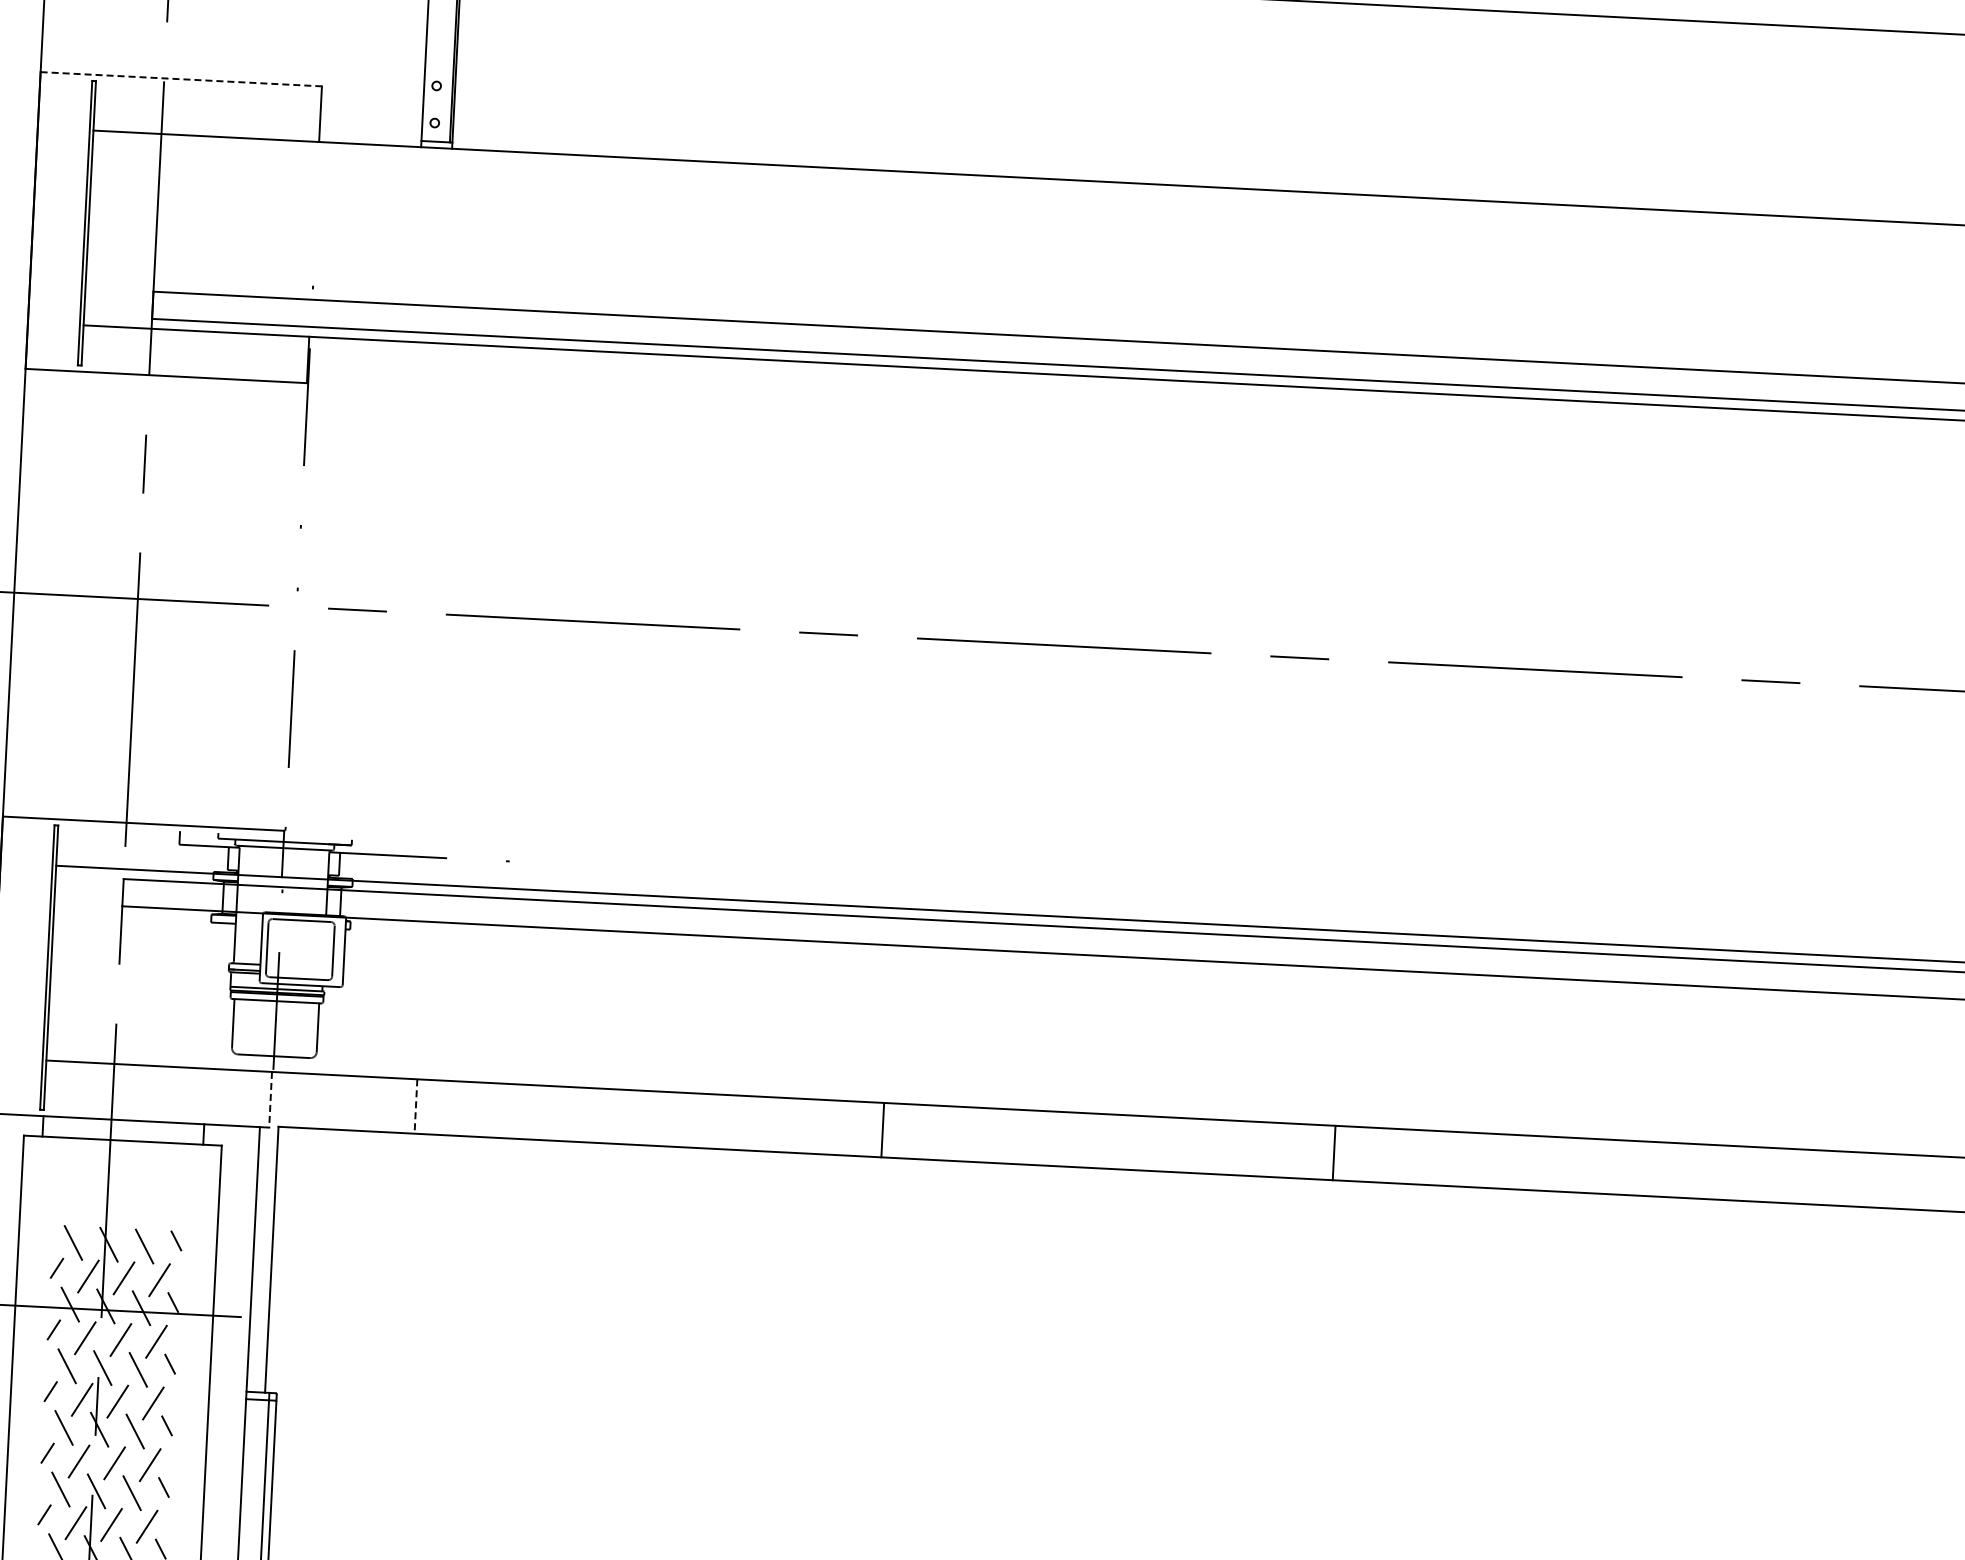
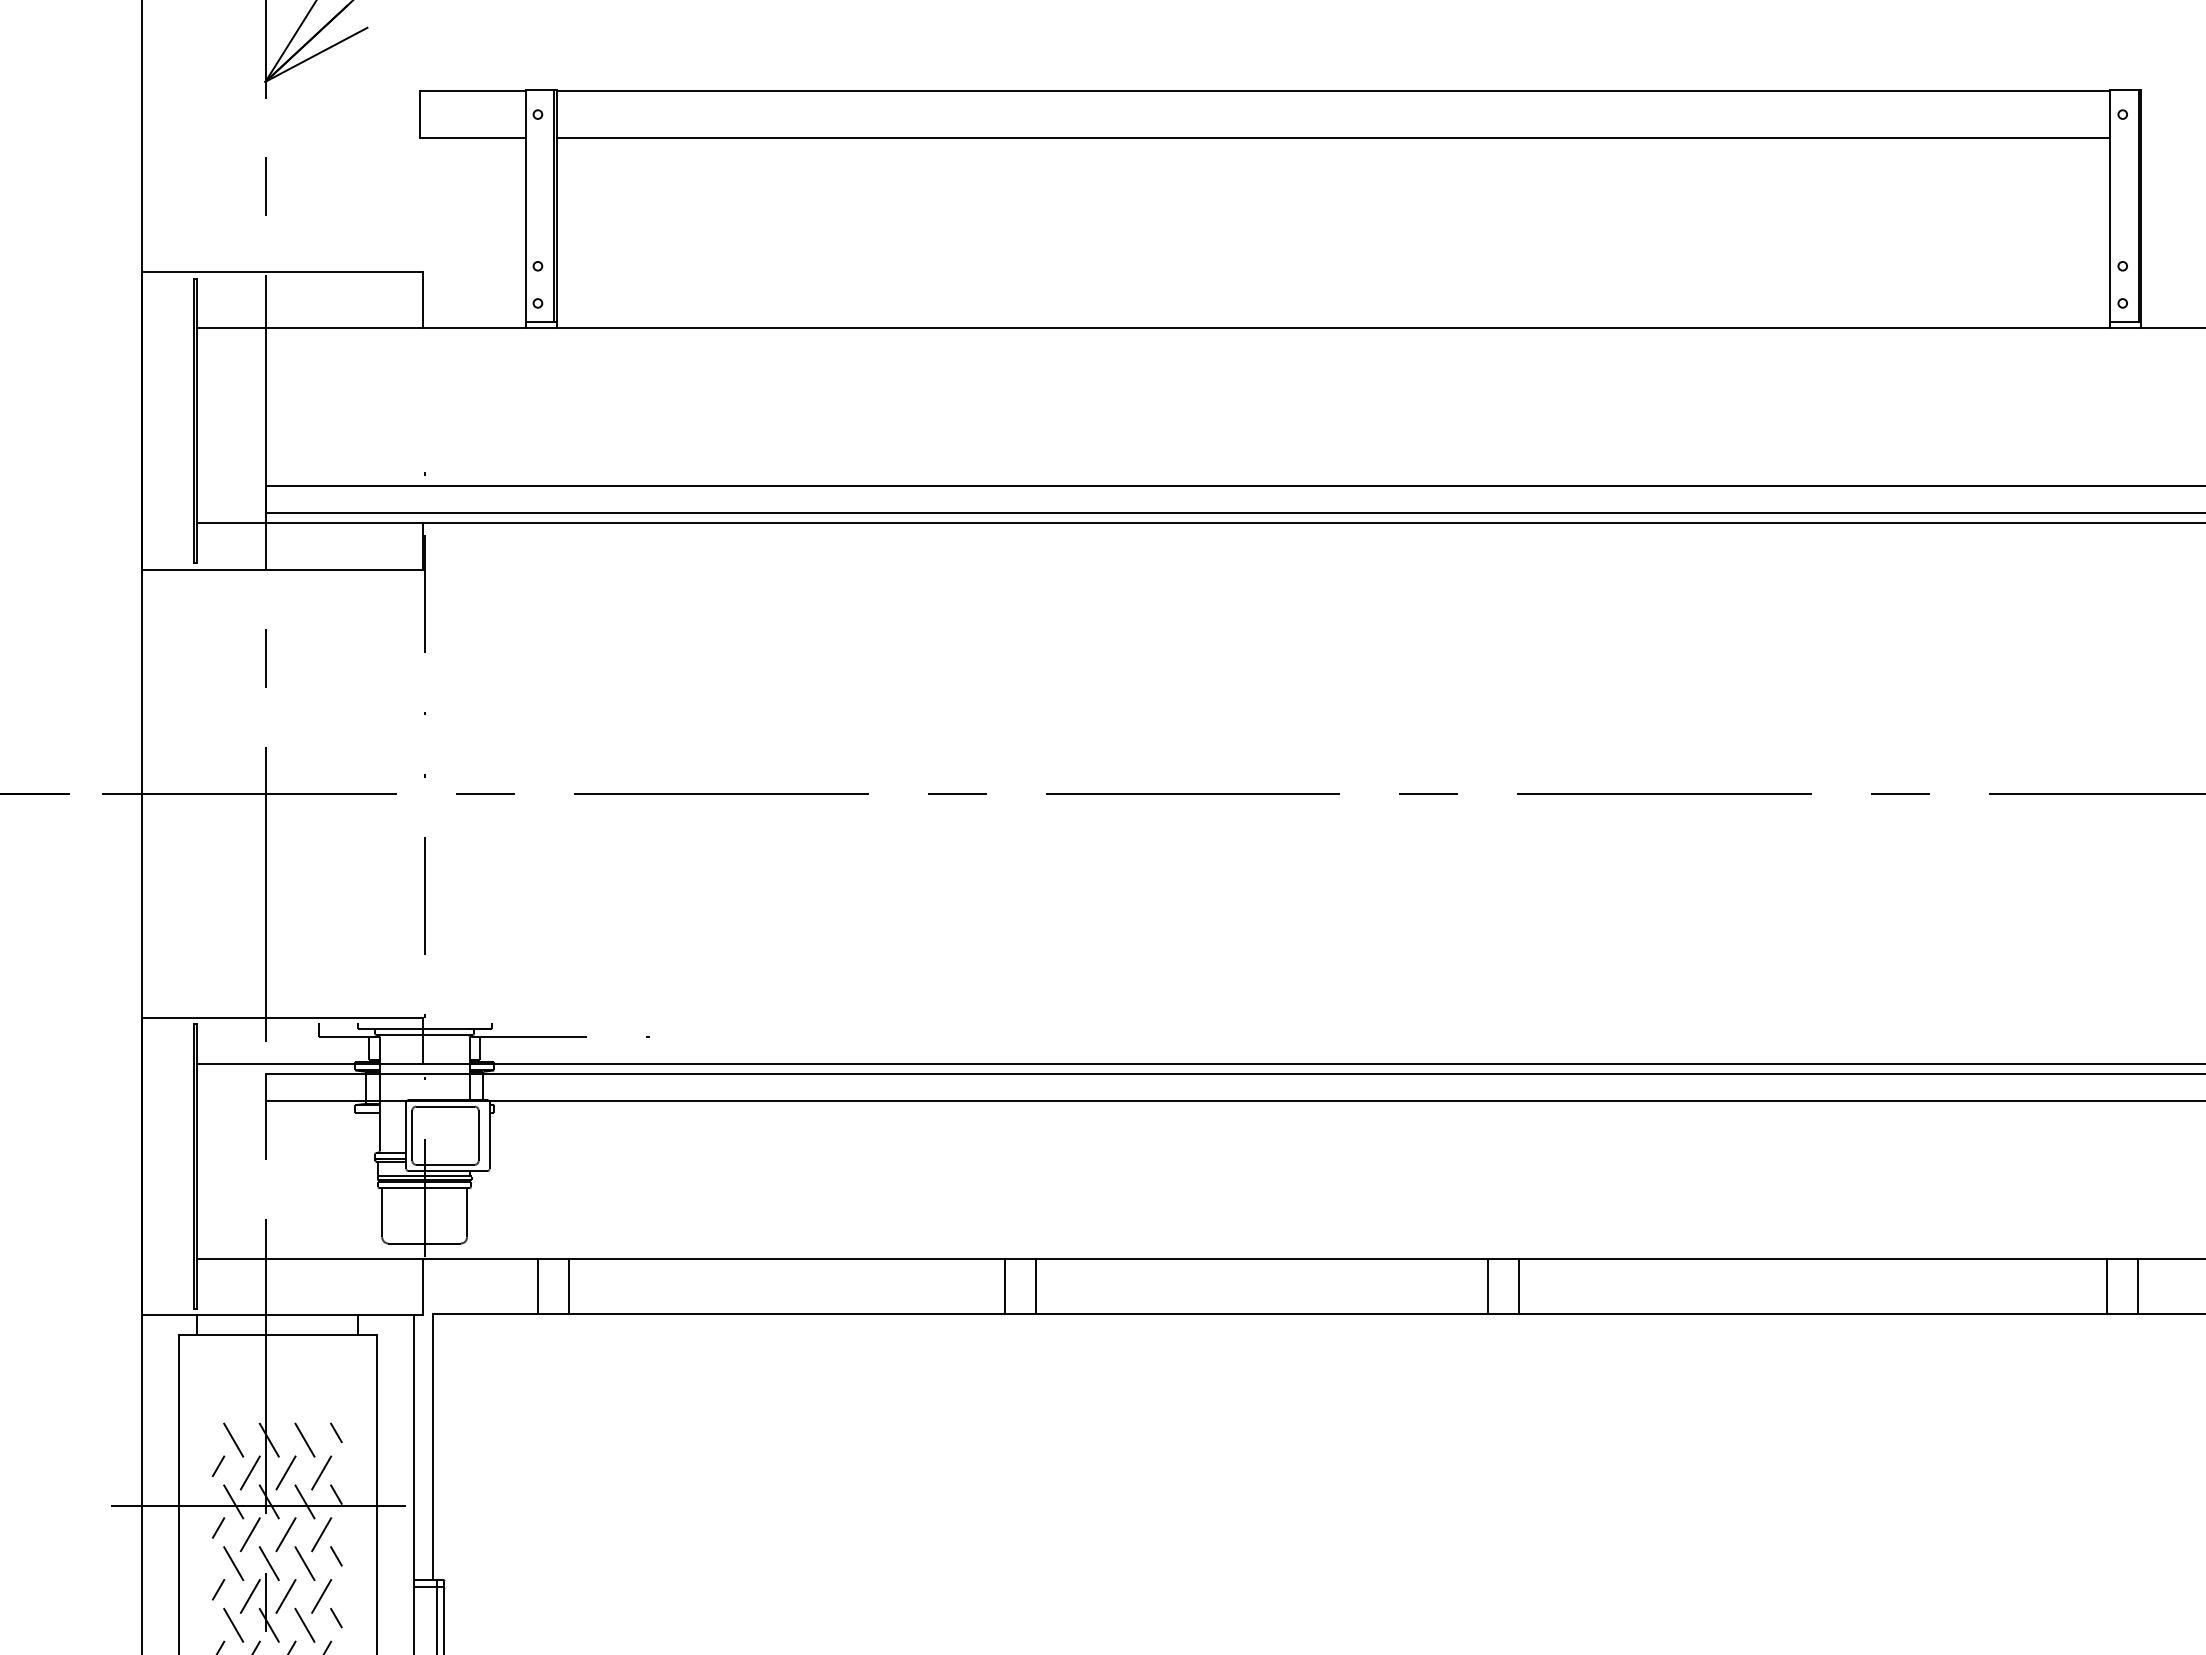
line: (181, 79) -> (282, 272), dashed -> solid
line: (270, 1100) -> (423, 1287), dashed -> solid
line: (384, 1104) -> (537, 1286), added
line: (415, 1107) -> (568, 1287), dashed -> solid
line: (852, 1128) -> (1005, 1286), added
line: (1365, 1154) -> (1519, 1286), added
line: (1952, 1184) -> (2107, 1286), added

